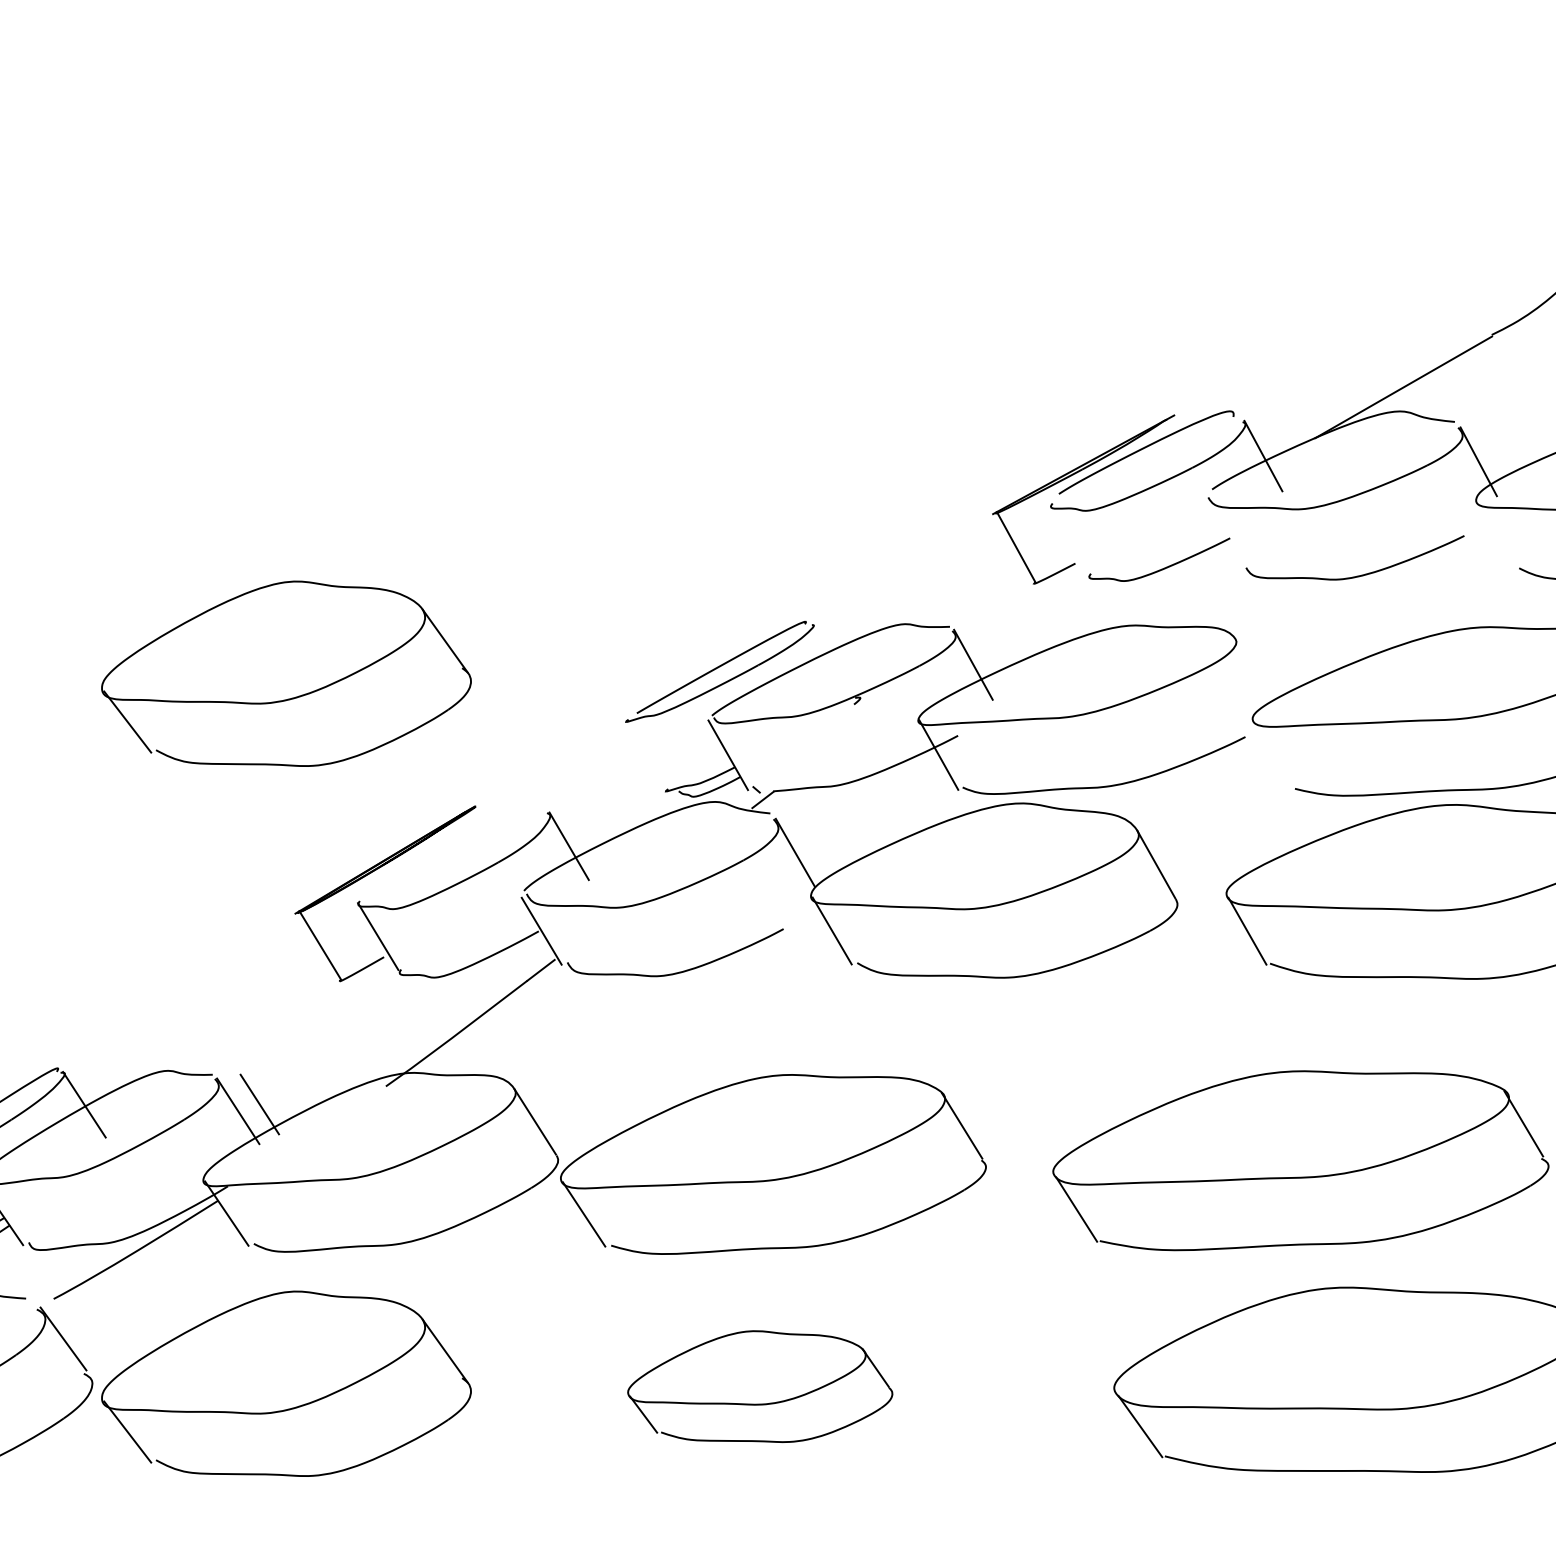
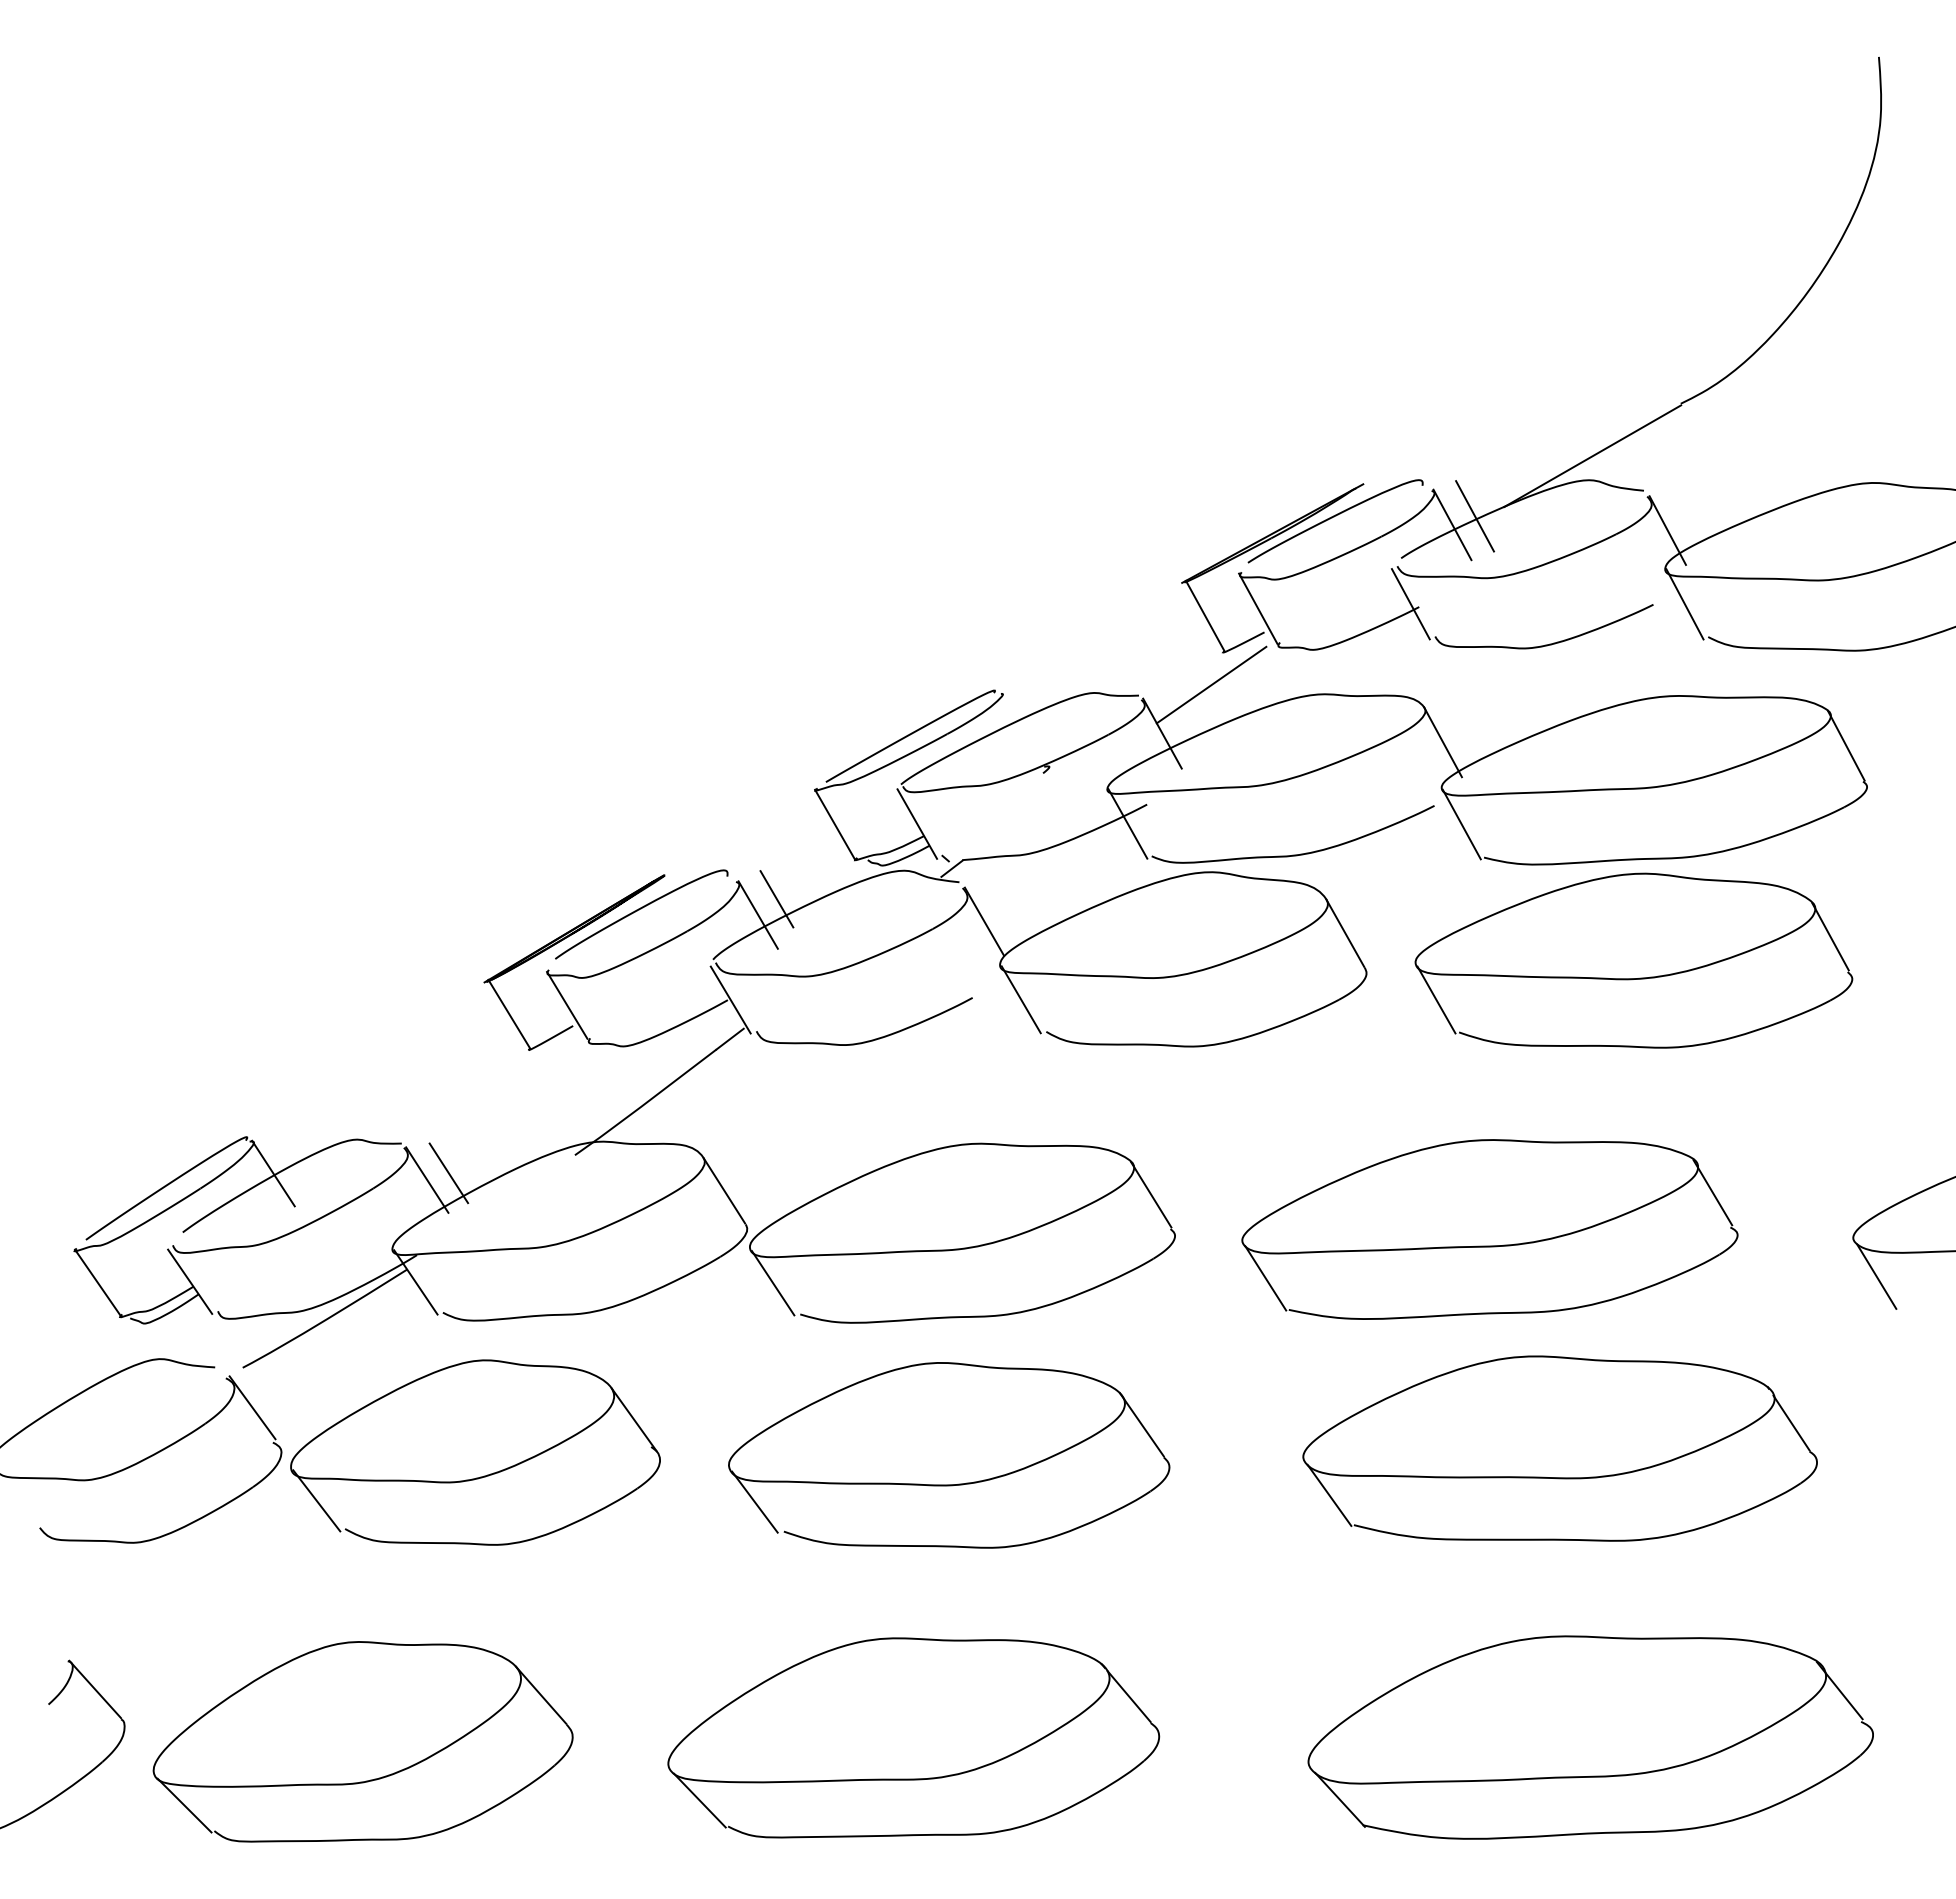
line: (1285, 447) -> (1474, 516), added
line: (1221, 535) -> (1410, 604), added
line: (1495, 535) -> (1684, 604), added
line: (1069, 539) -> (1258, 608), added
line: (1022, 615) -> (1211, 684), added
part: (286, 673) -> (475, 742), removed
line: (1253, 673) -> (1442, 742), added
line: (645, 755) -> (834, 824), added
line: (1272, 755) -> (1461, 824), added
line: (587, 830) -> (776, 899), added
curve: (450, 841) -> (639, 910), added
part: (760, 1386) -> (949, 1455), size x1.67

